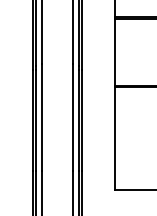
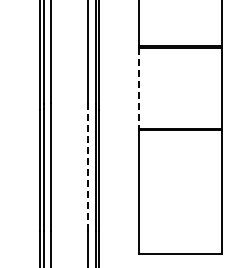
line: (115, 52) -> (139, 88), solid -> dashed
line: (73, 117) -> (88, 166), solid -> dashed

